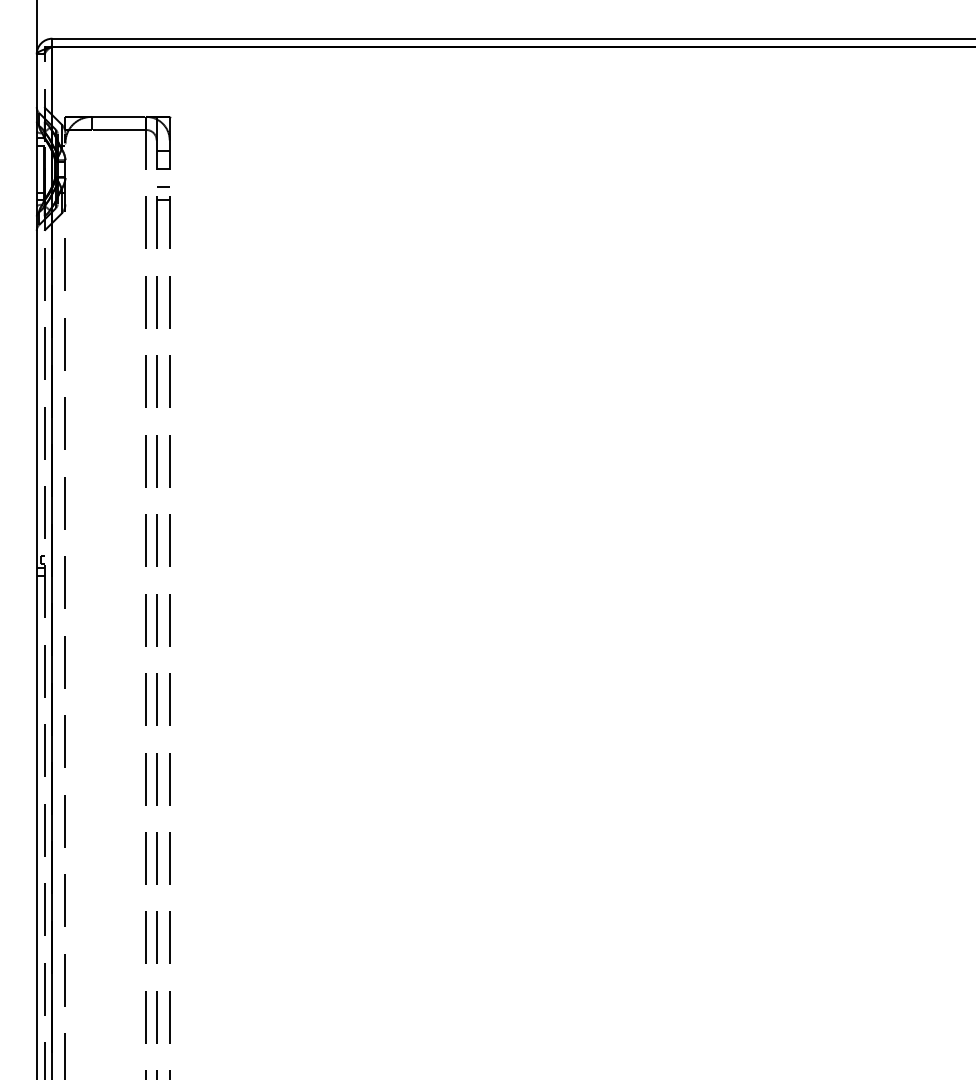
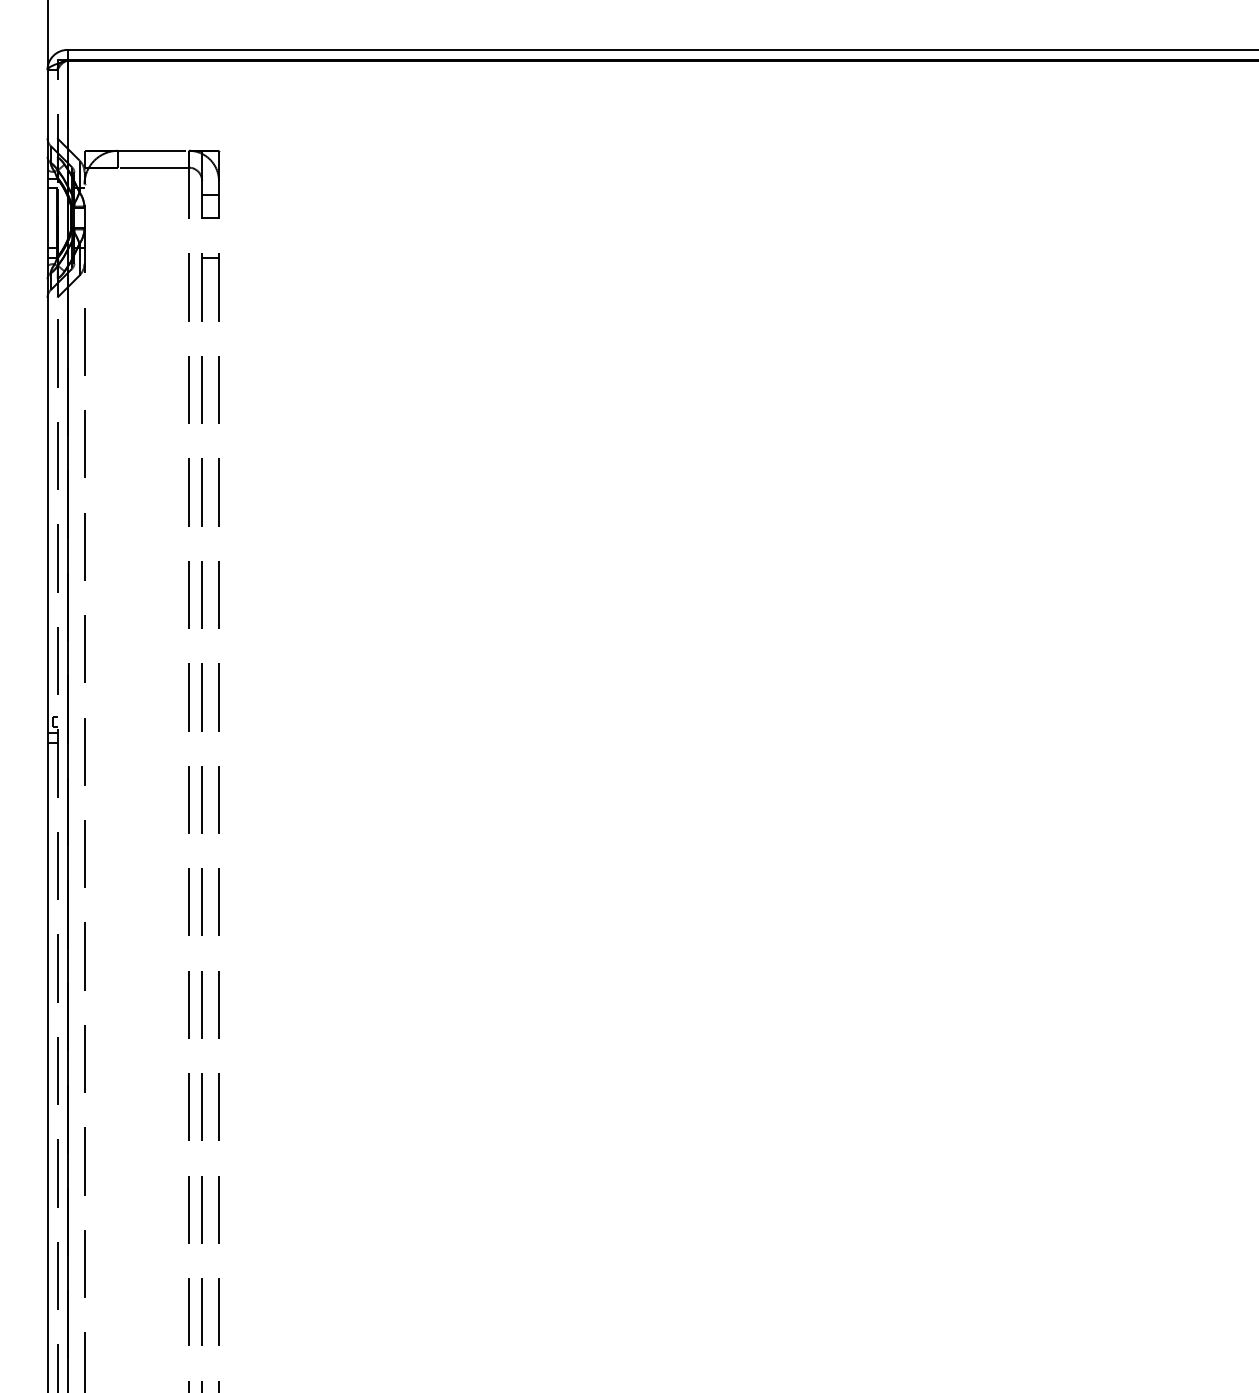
line: (163, 186) -> (210, 240), removed

